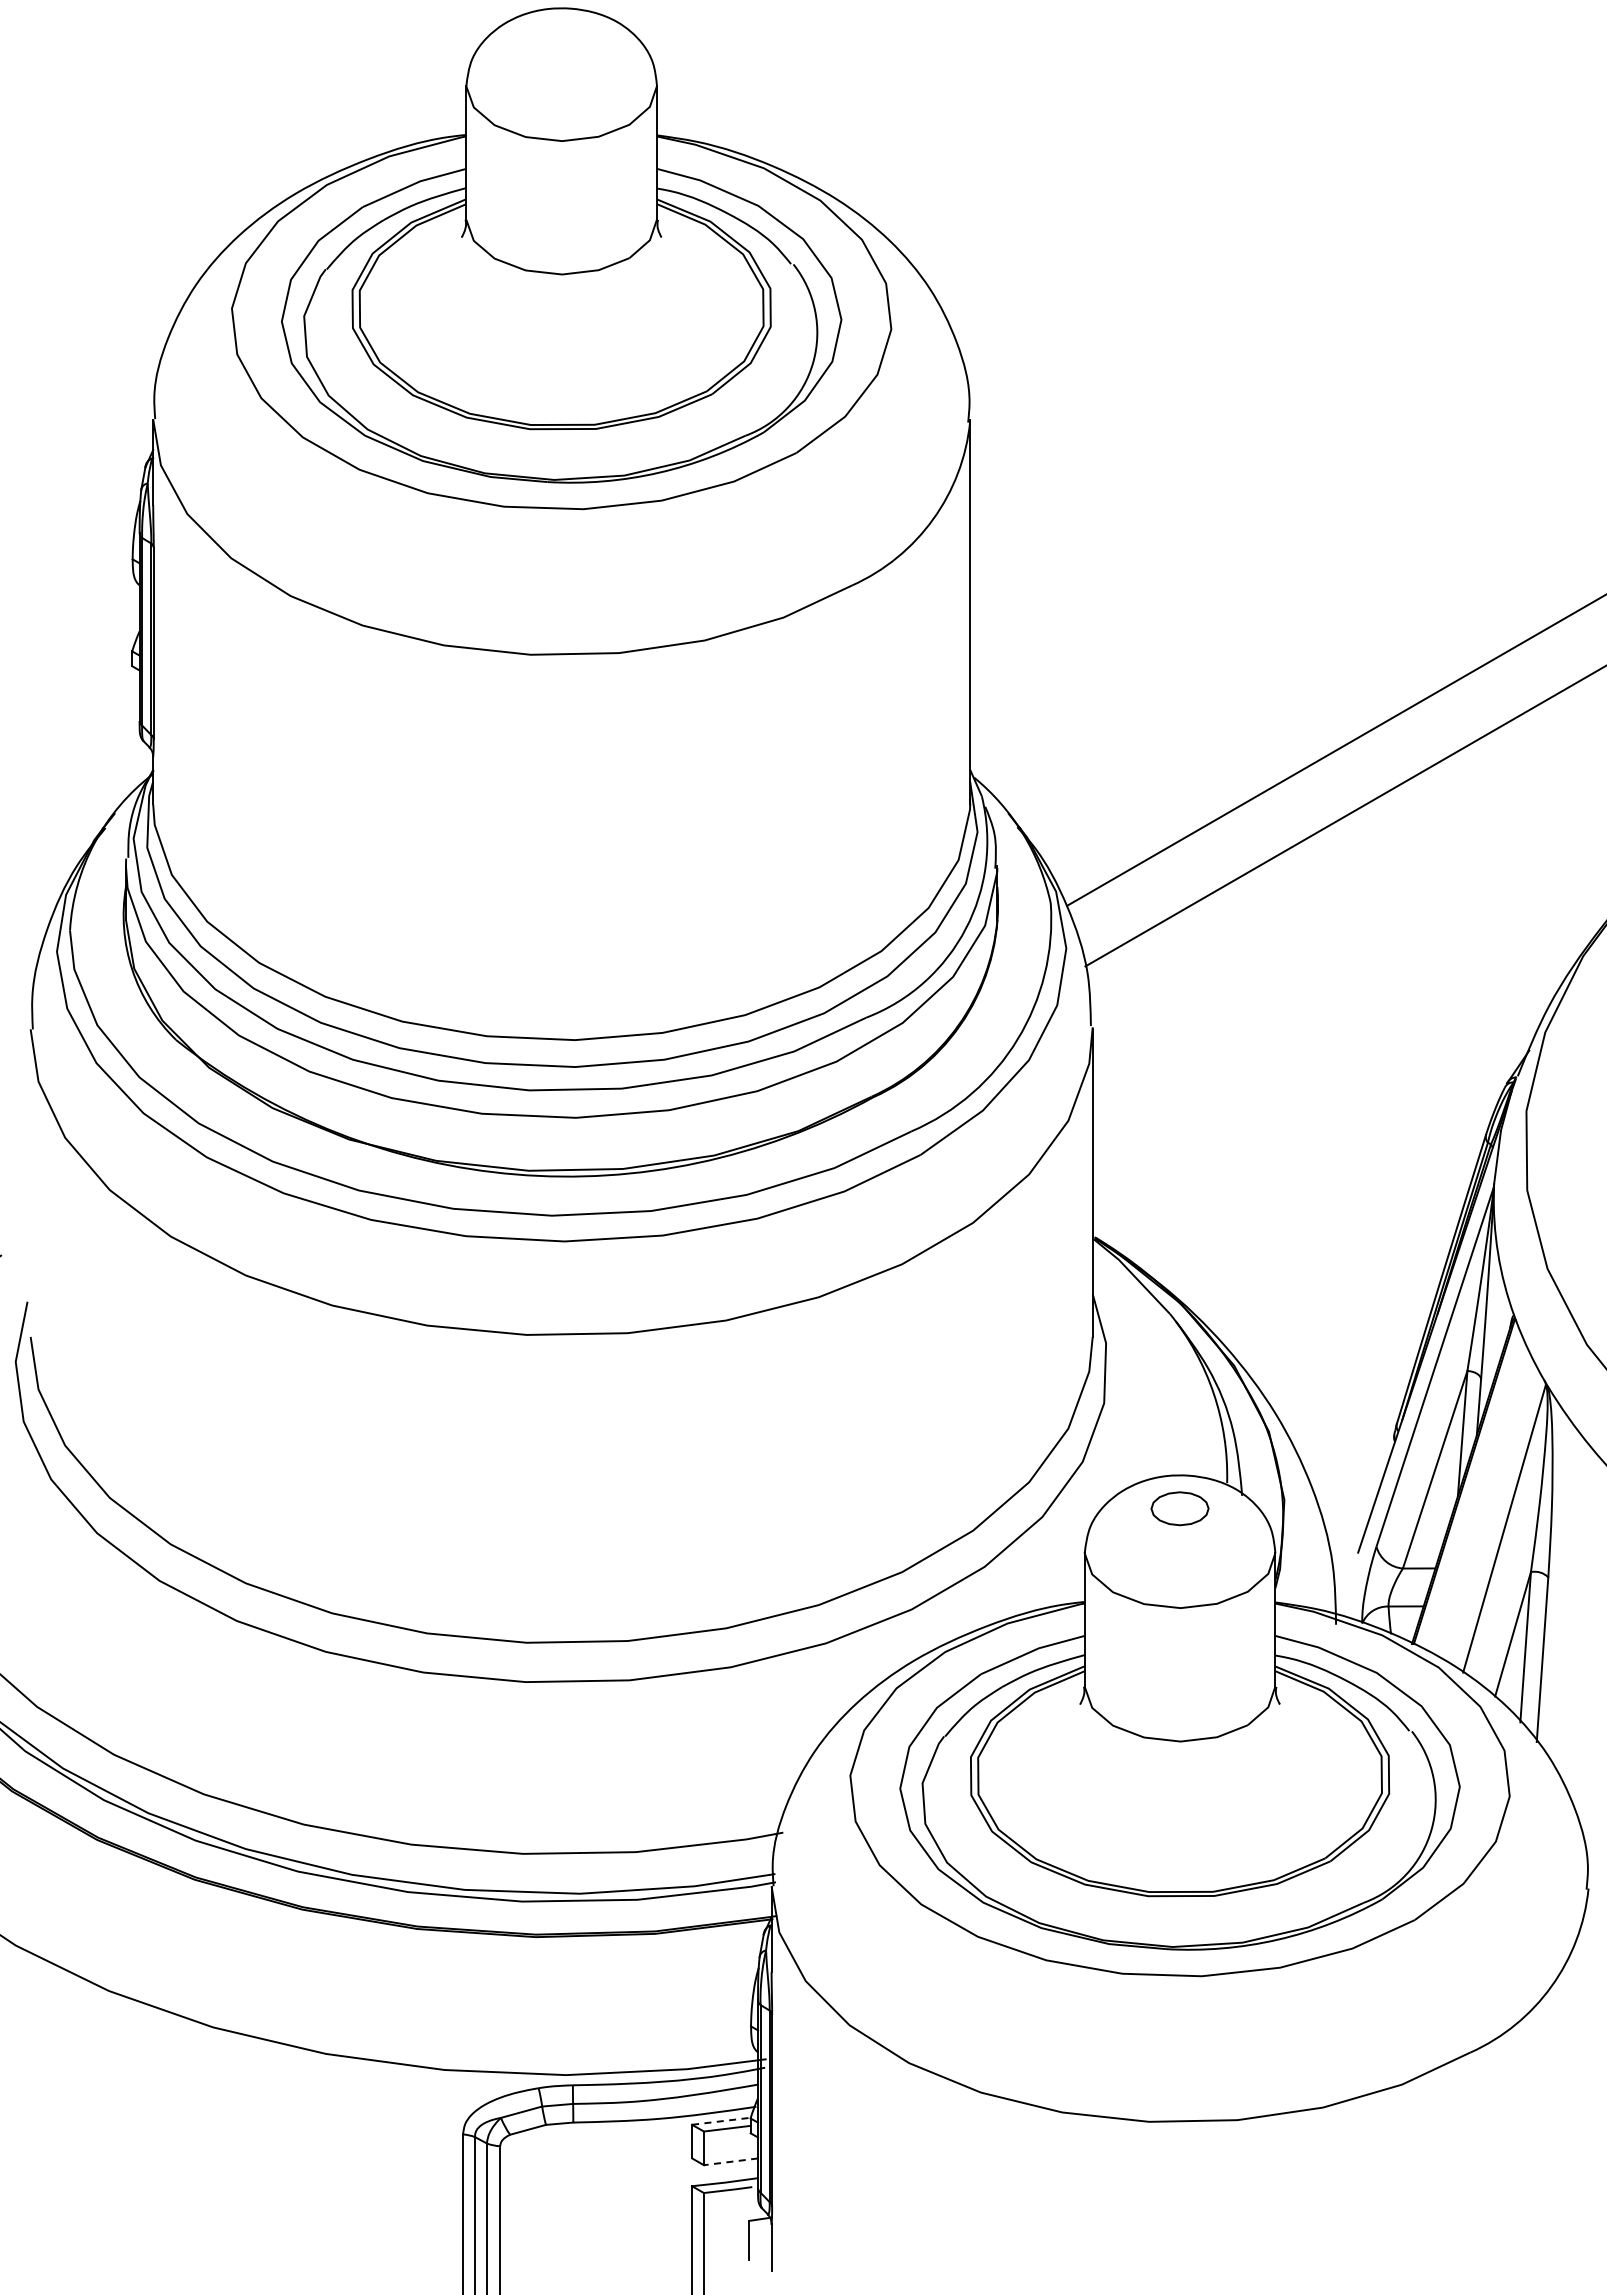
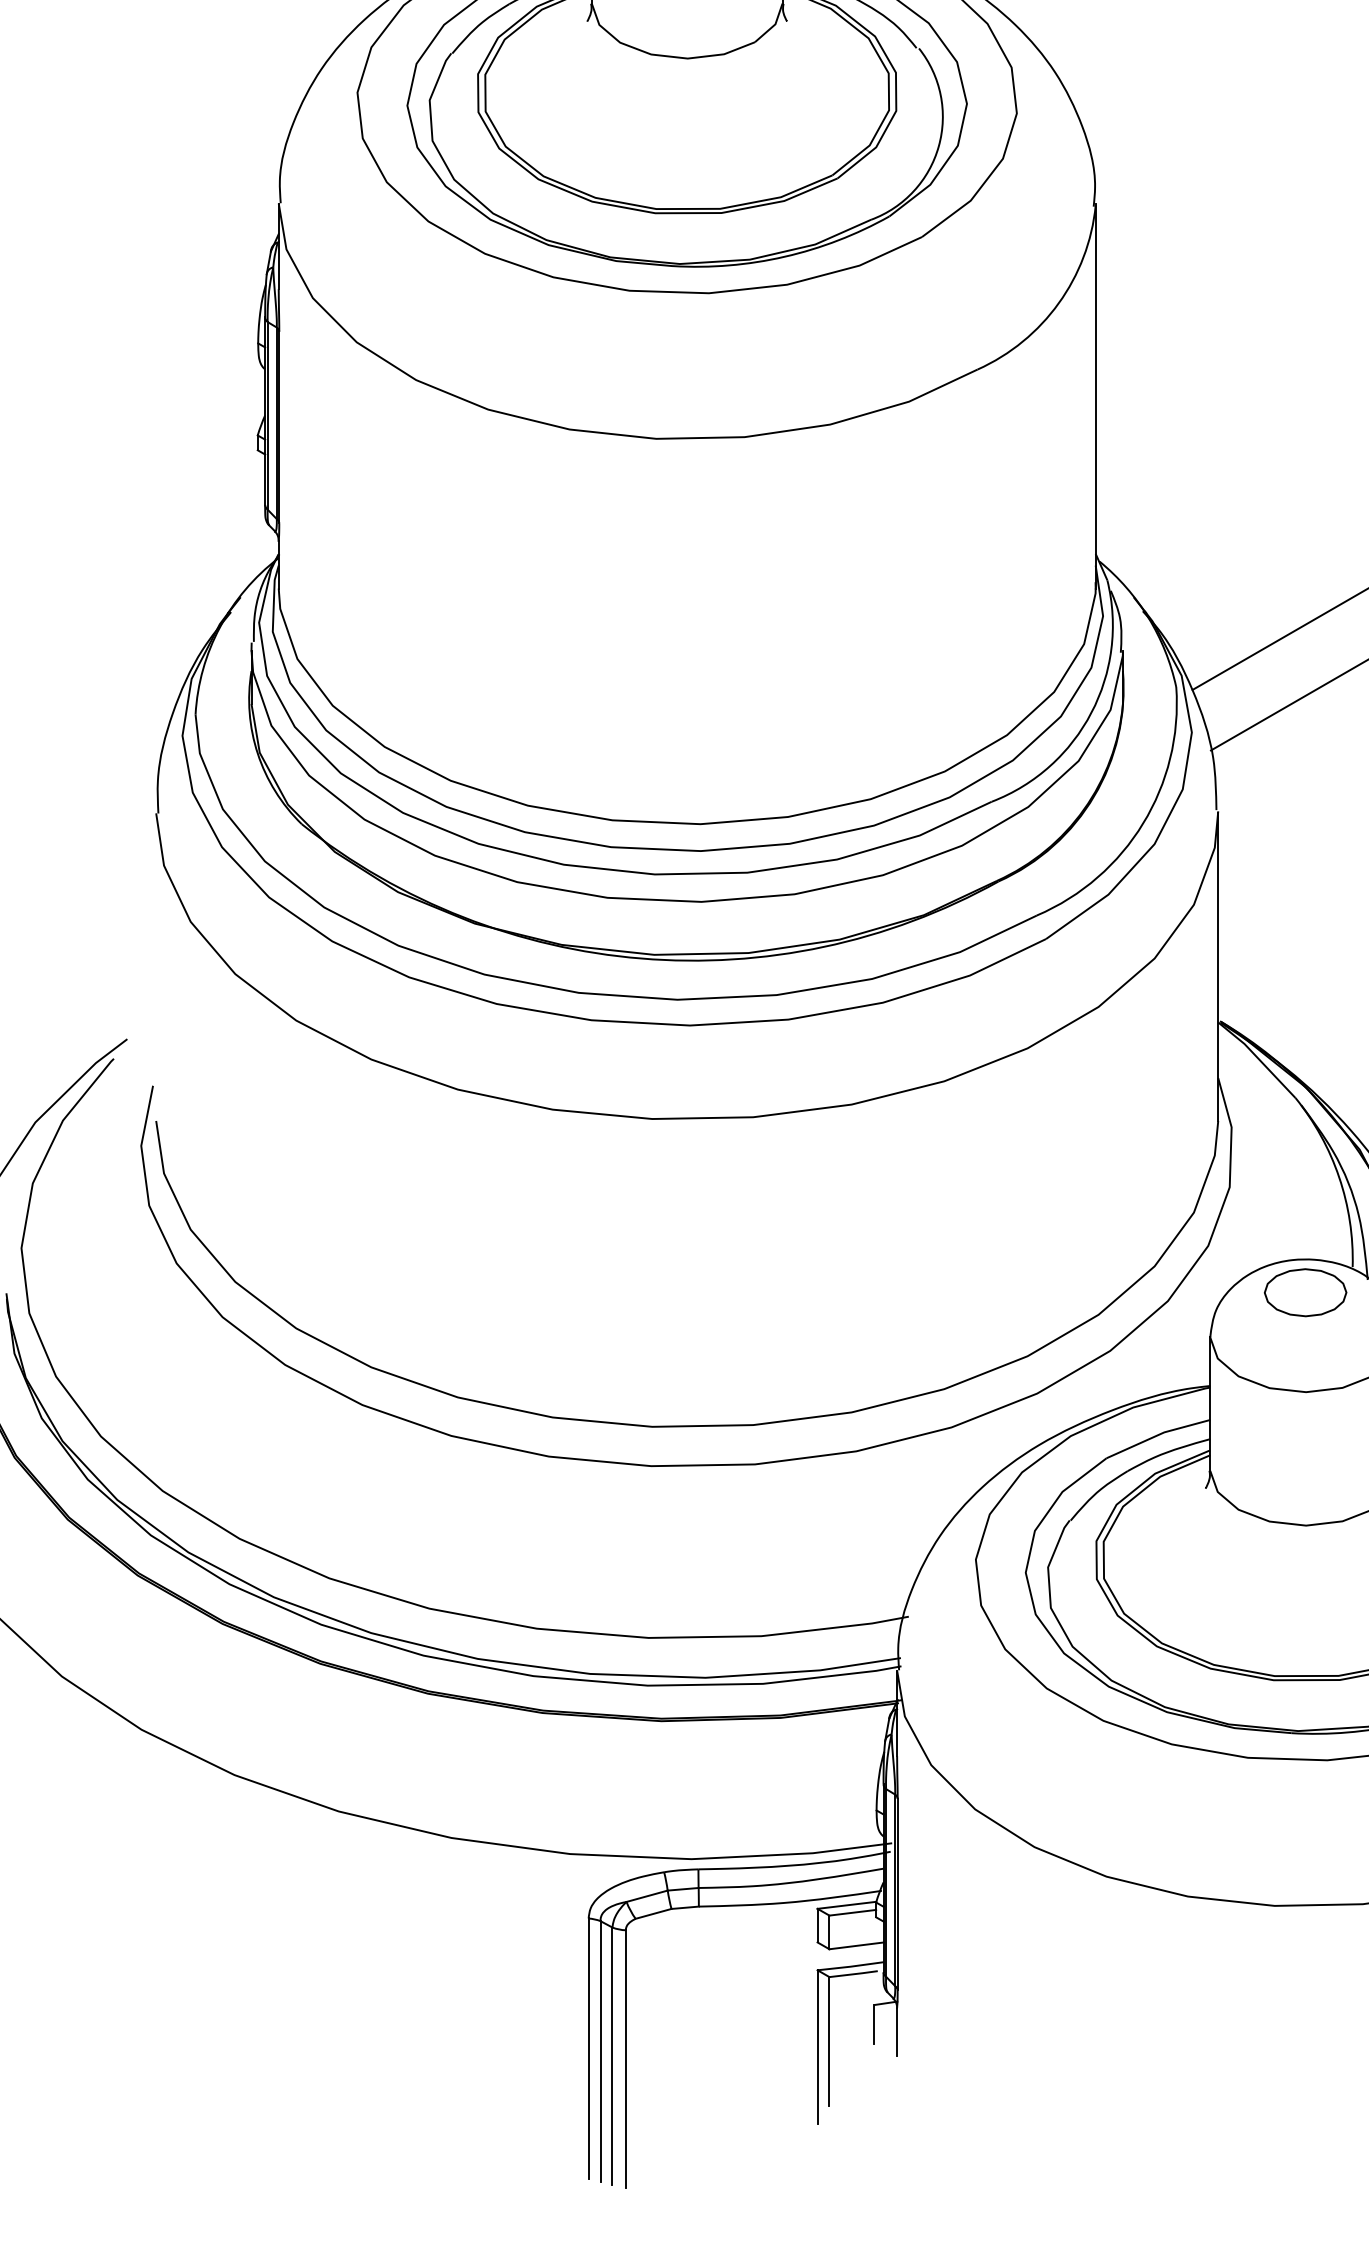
part: (1179, 1508) -> (1305, 1292), size x1.43
line: (721, 2121) -> (847, 1905), dashed -> solid
line: (730, 2161) -> (856, 1945), dashed -> solid

